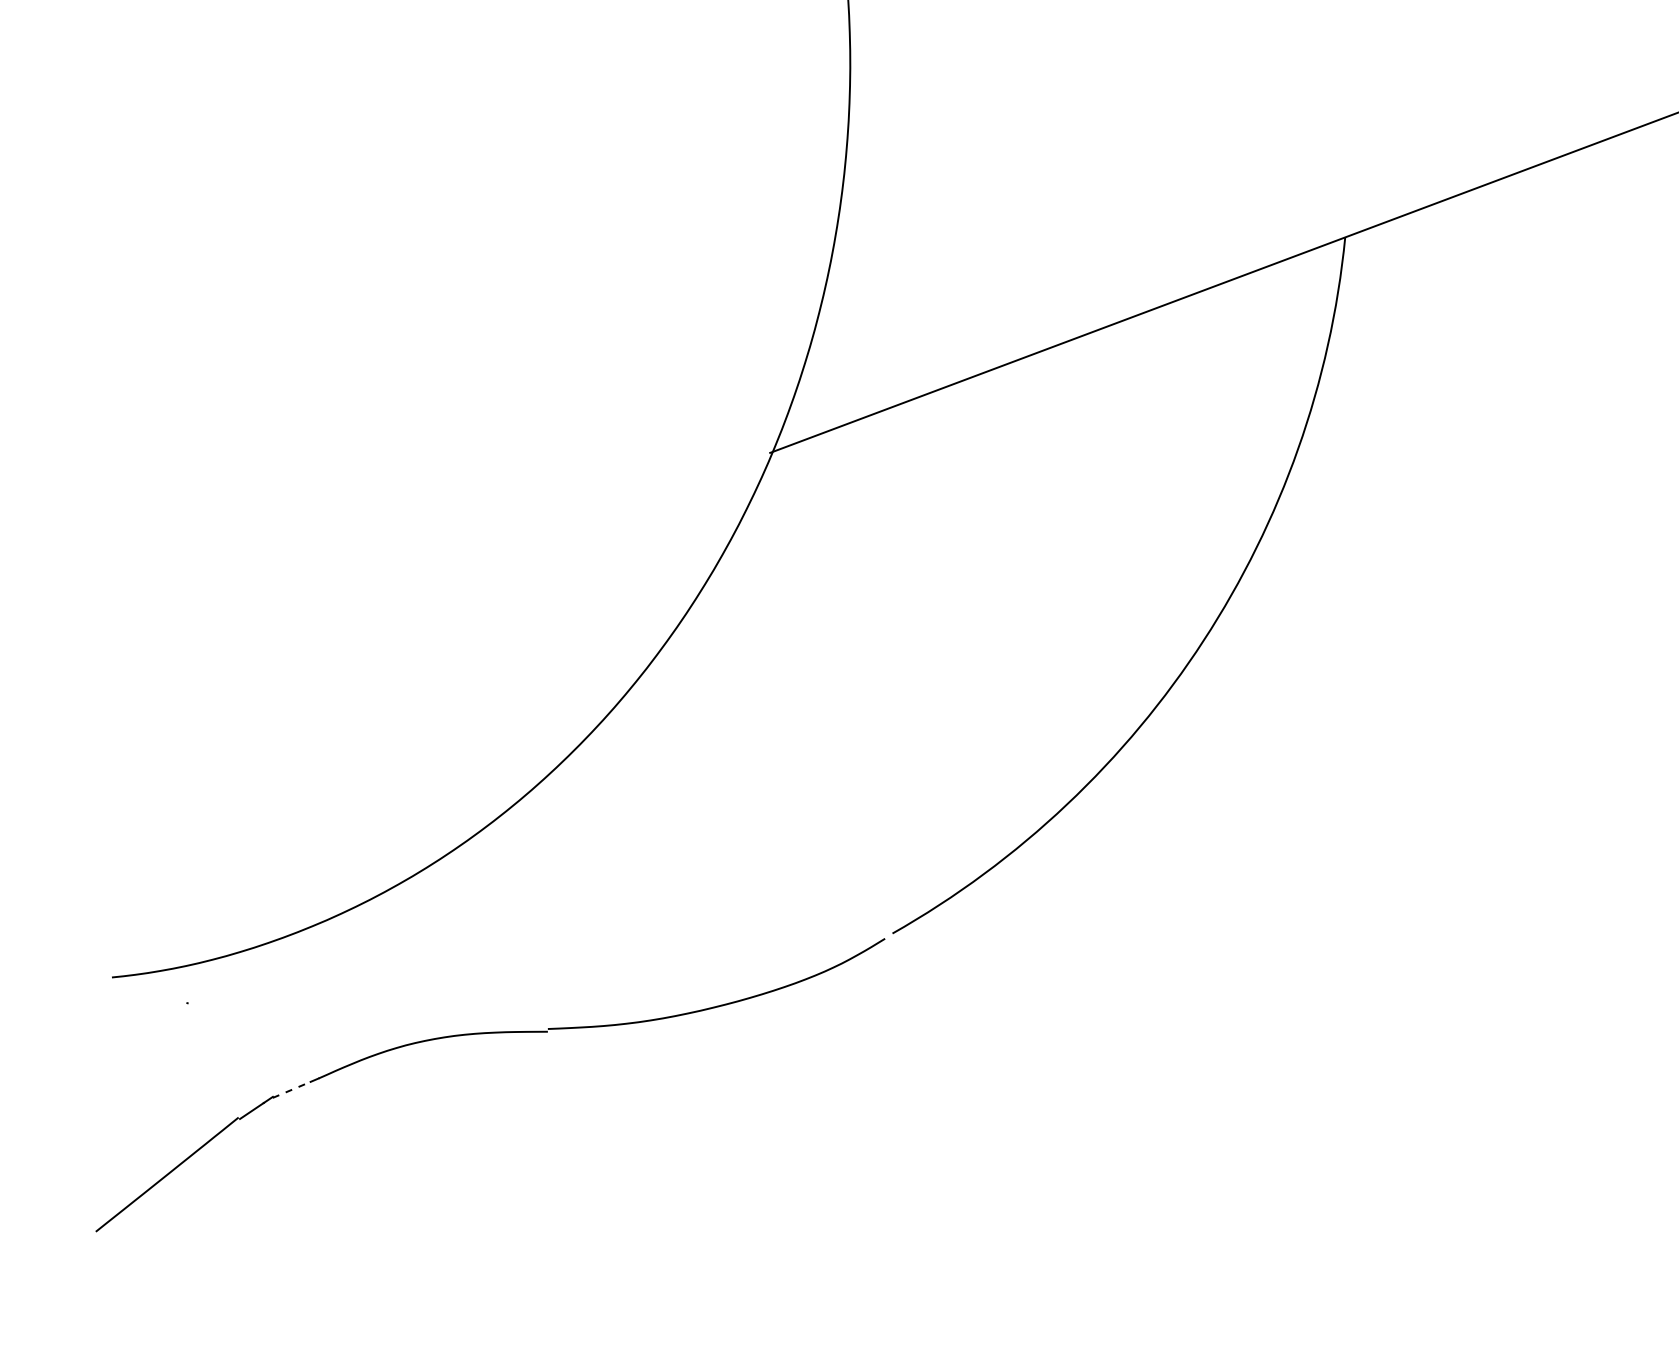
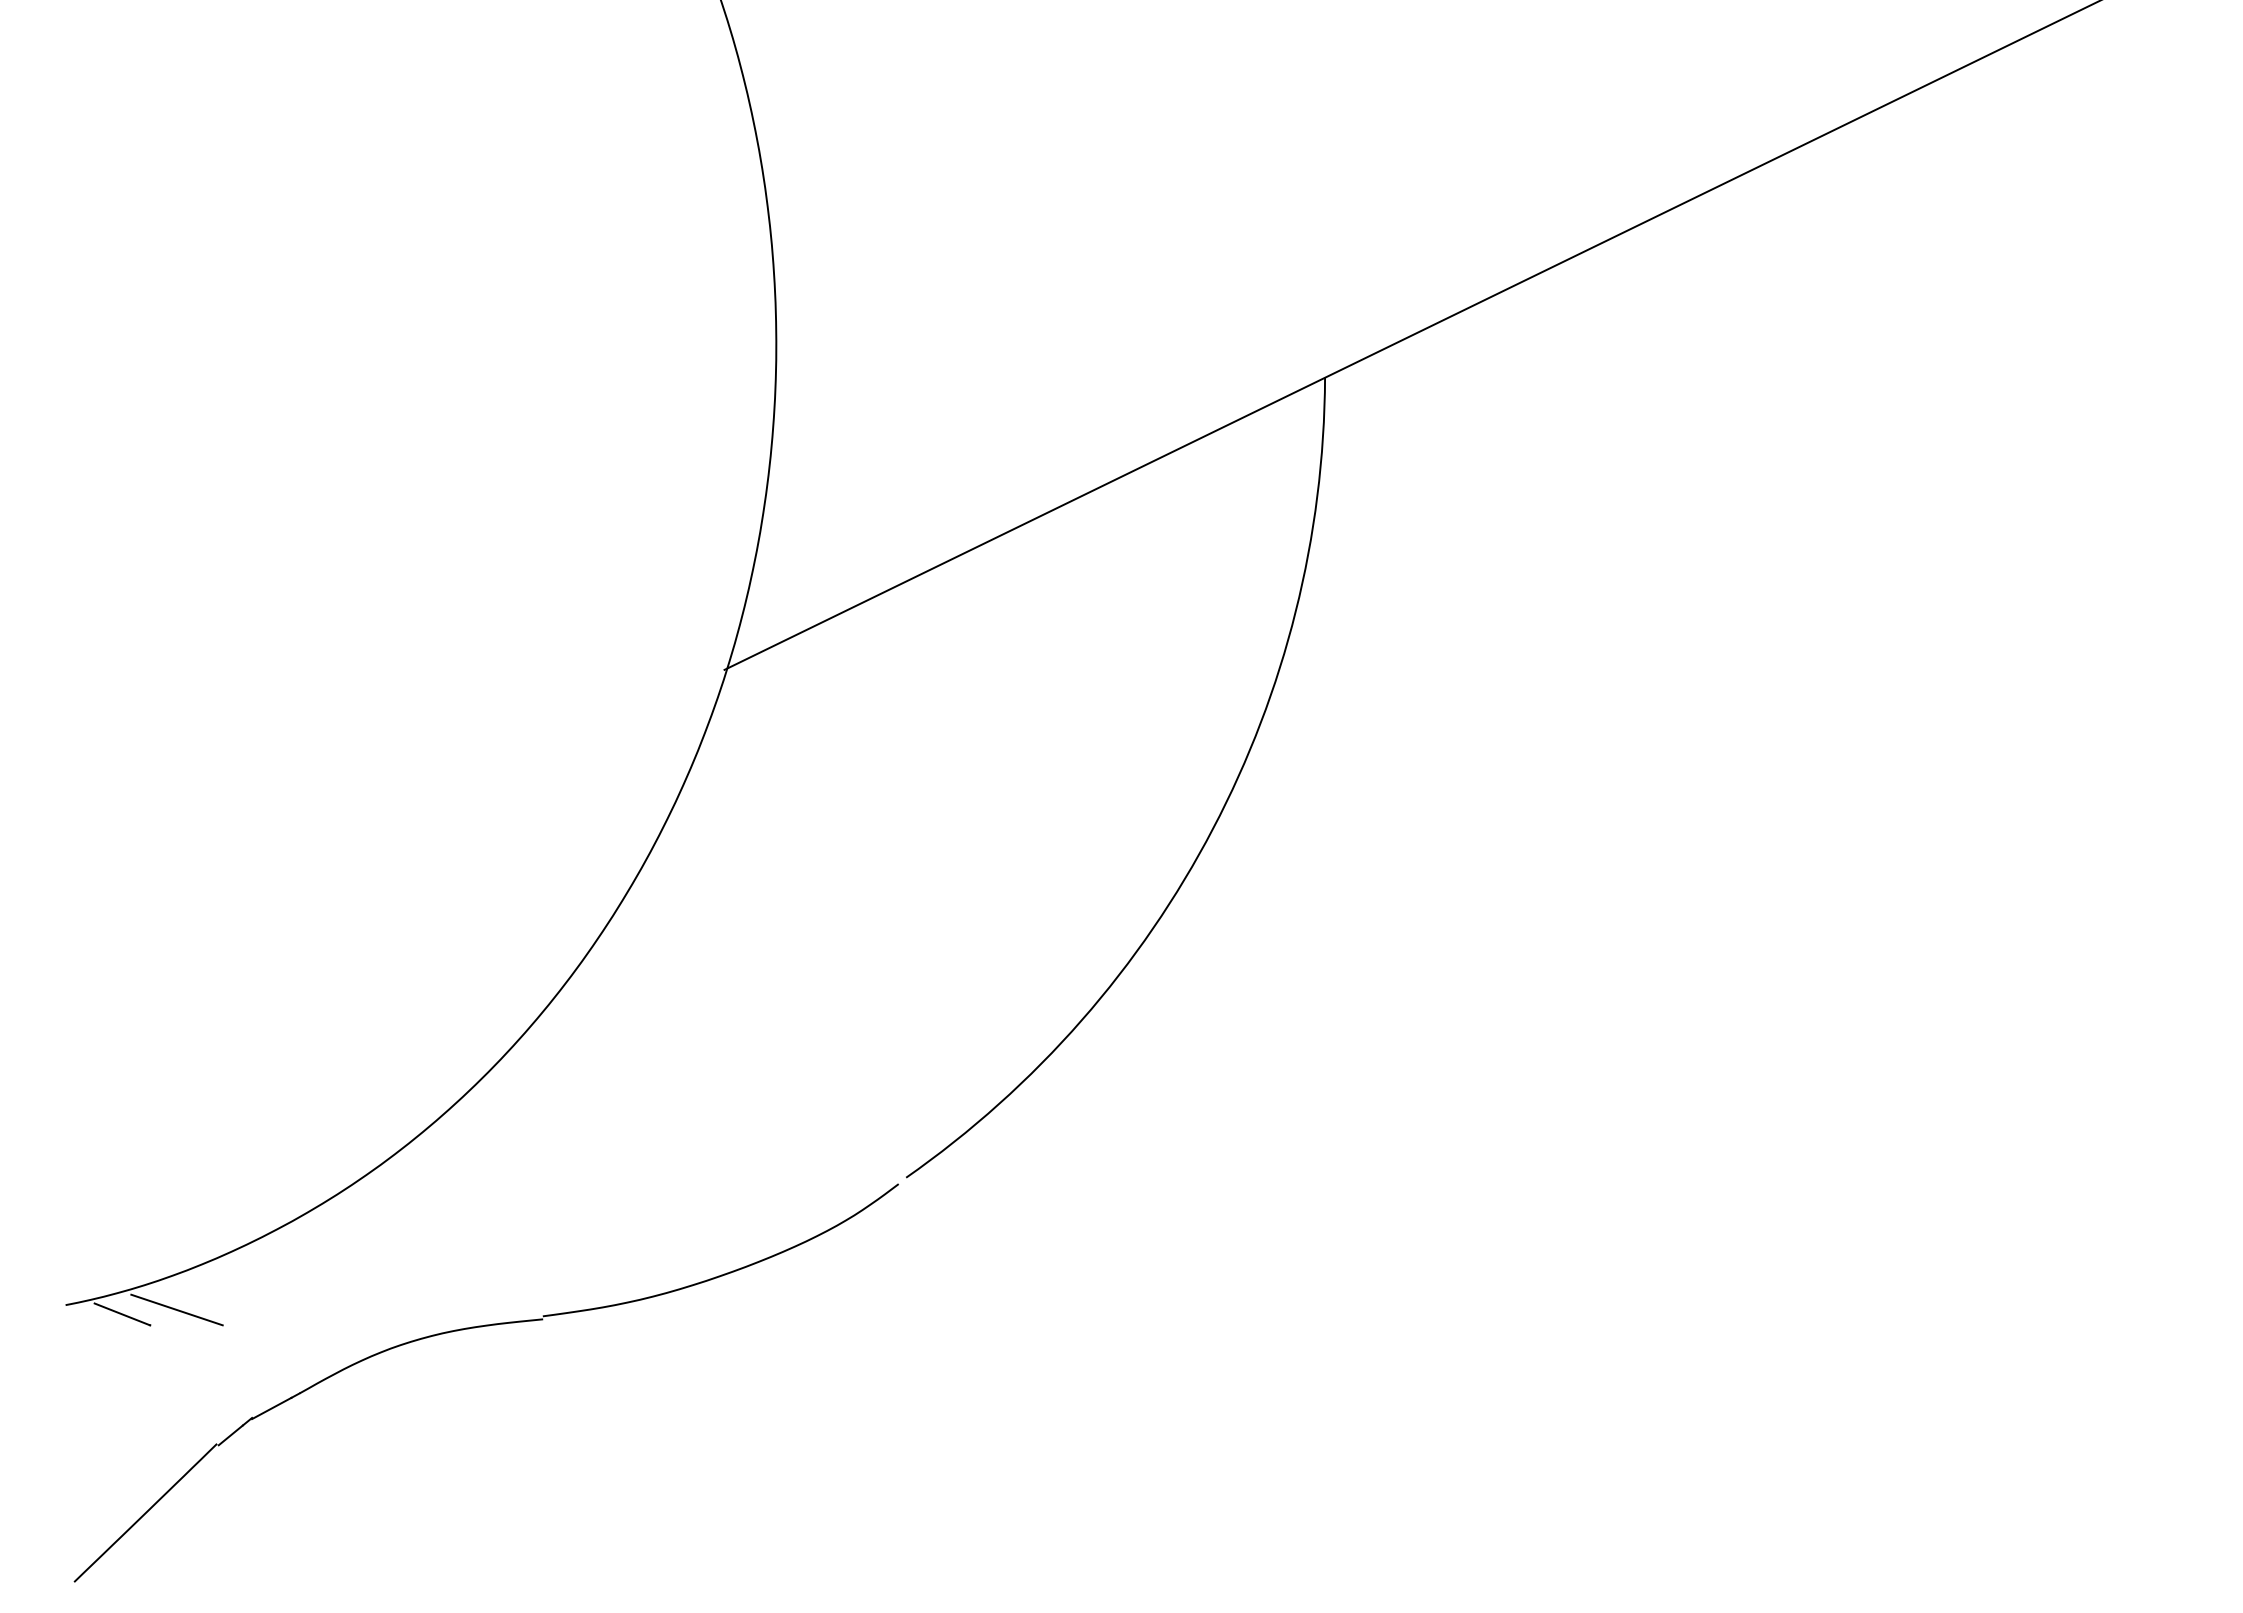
line: (162, 990) -> (121, 1314), added
line: (213, 991) -> (176, 1309), added
line: (292, 1089) -> (272, 1408), dashed -> solid

